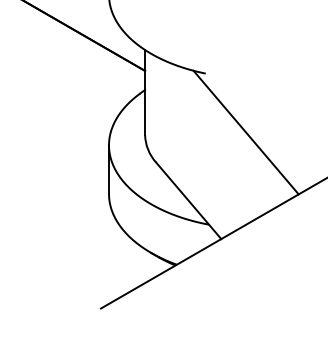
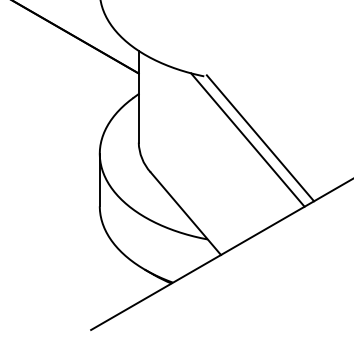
line: (257, 130) -> (260, 137), added

